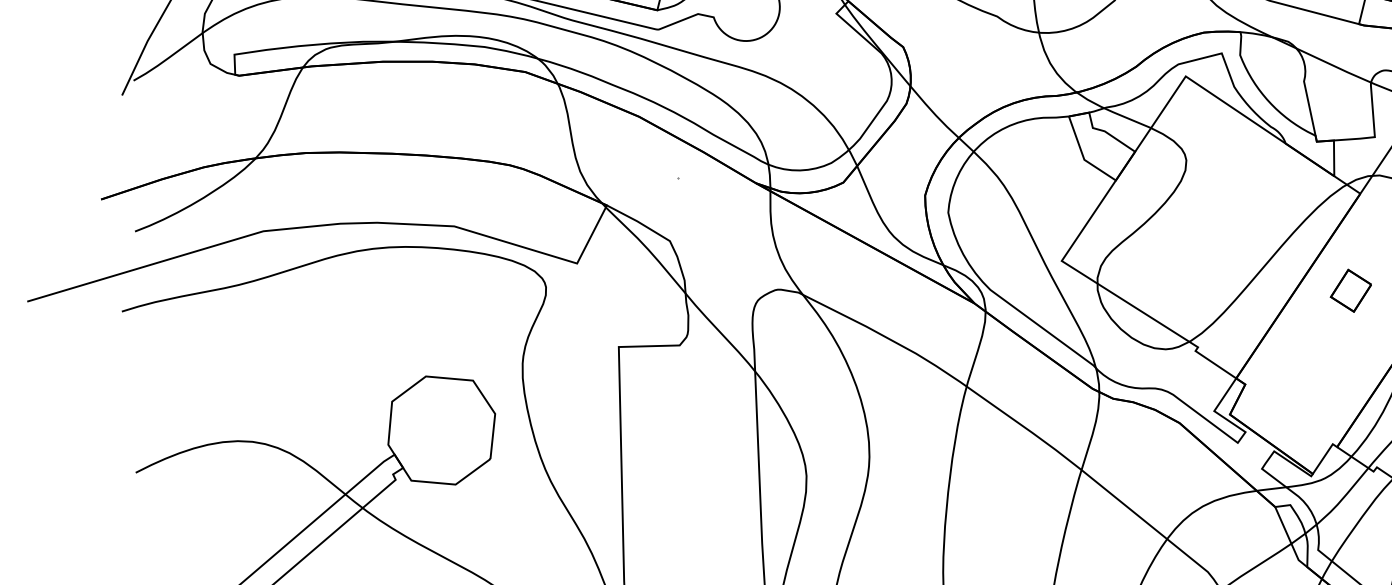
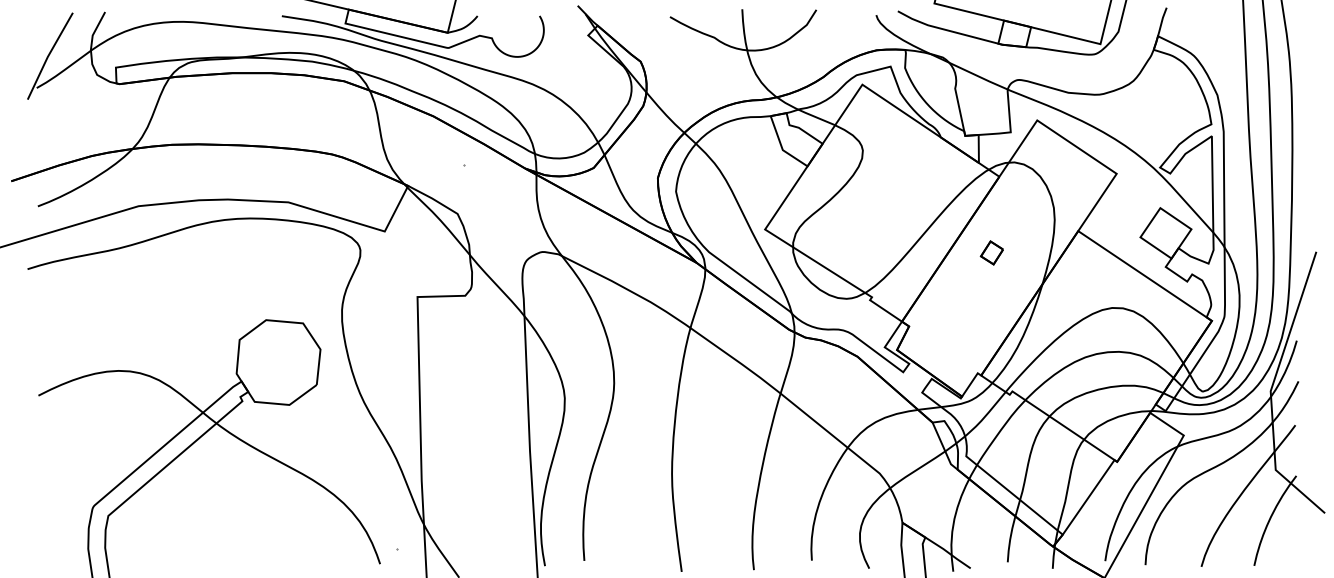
part: (1350, 290) -> (991, 252), size x0.7

